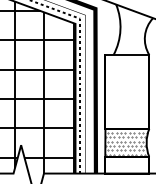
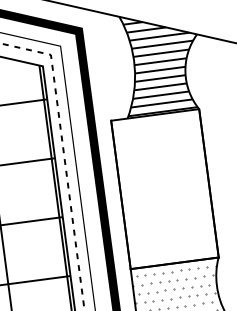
hatch: (132, 30) -> (158, 64), added

